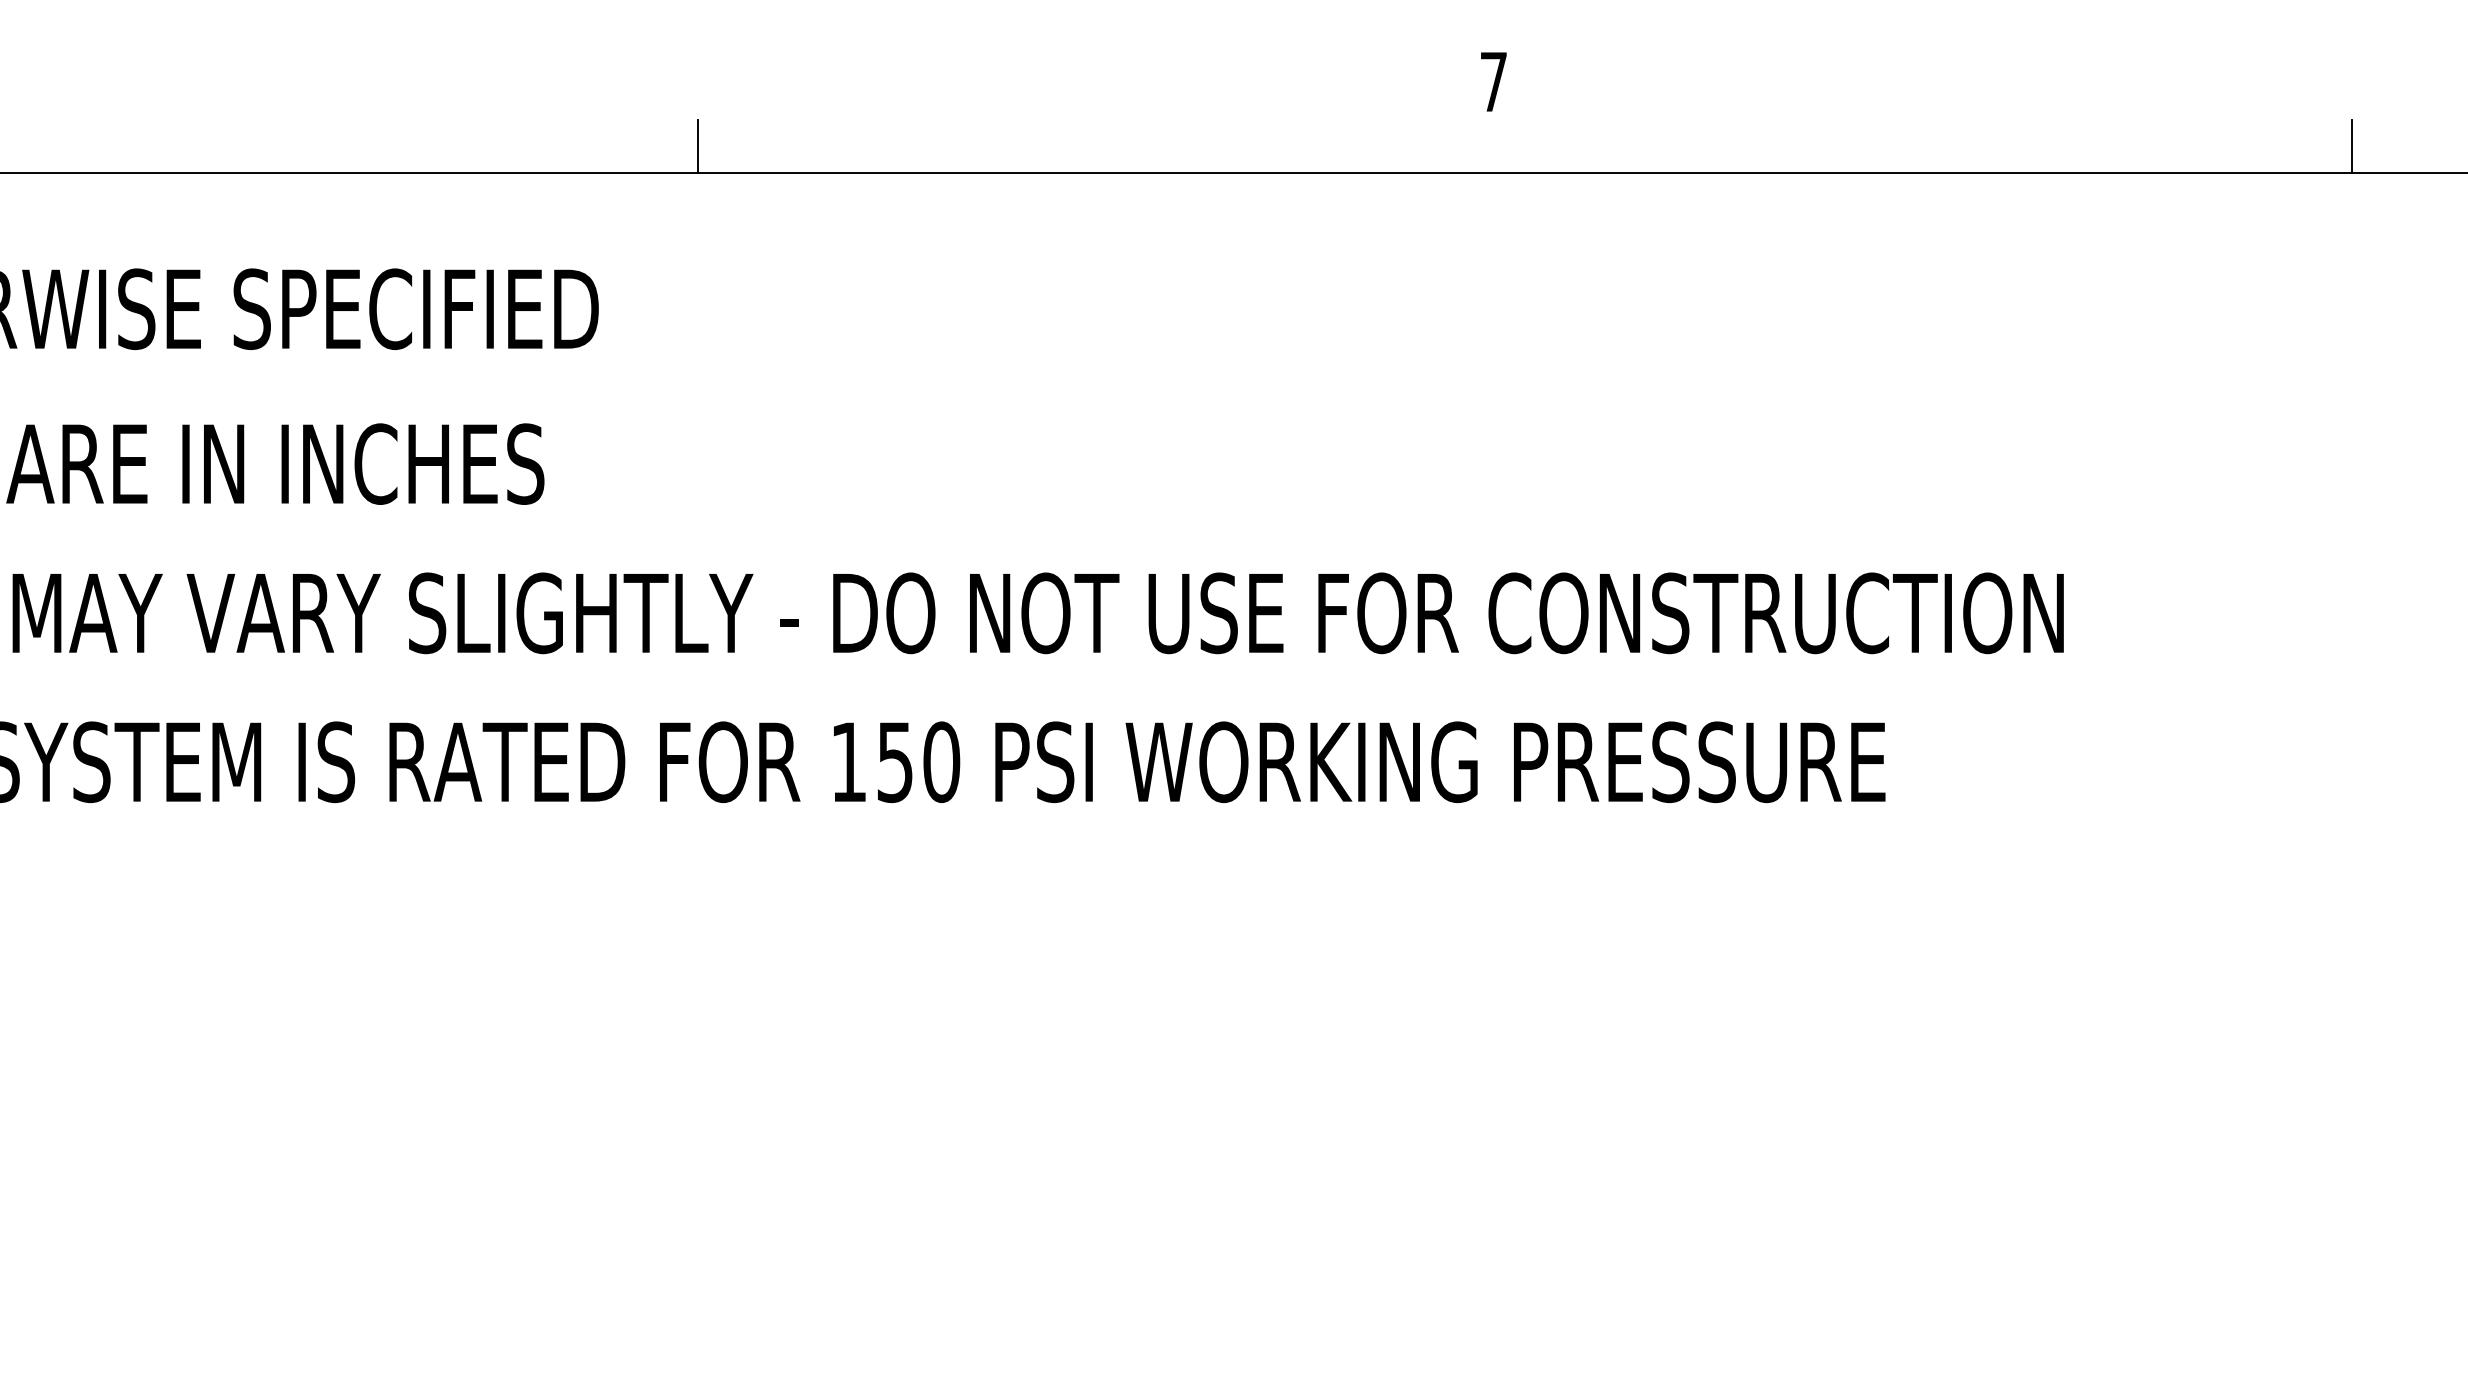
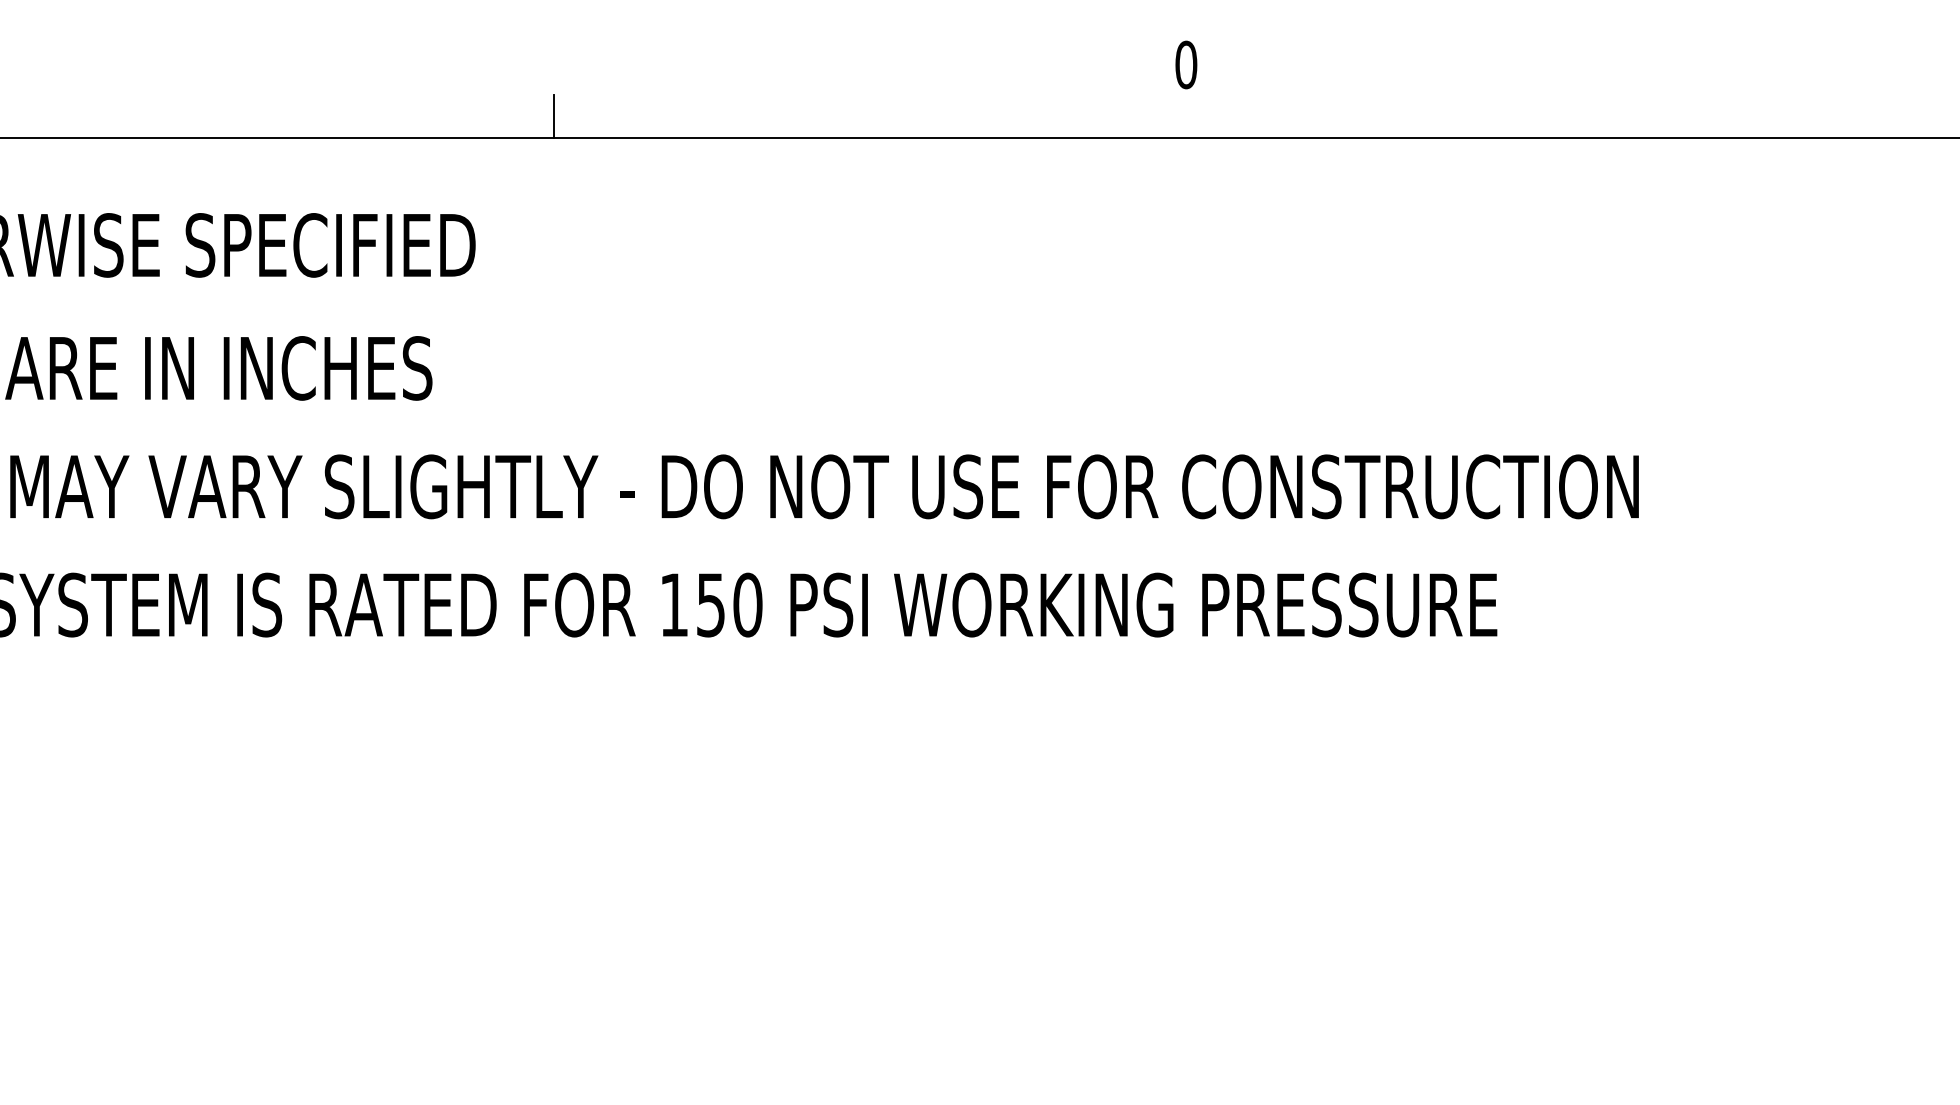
text: (1493, 81) -> (1186, 64), 7 -> 0
line: (2352, 146) -> (1868, 116), removed

